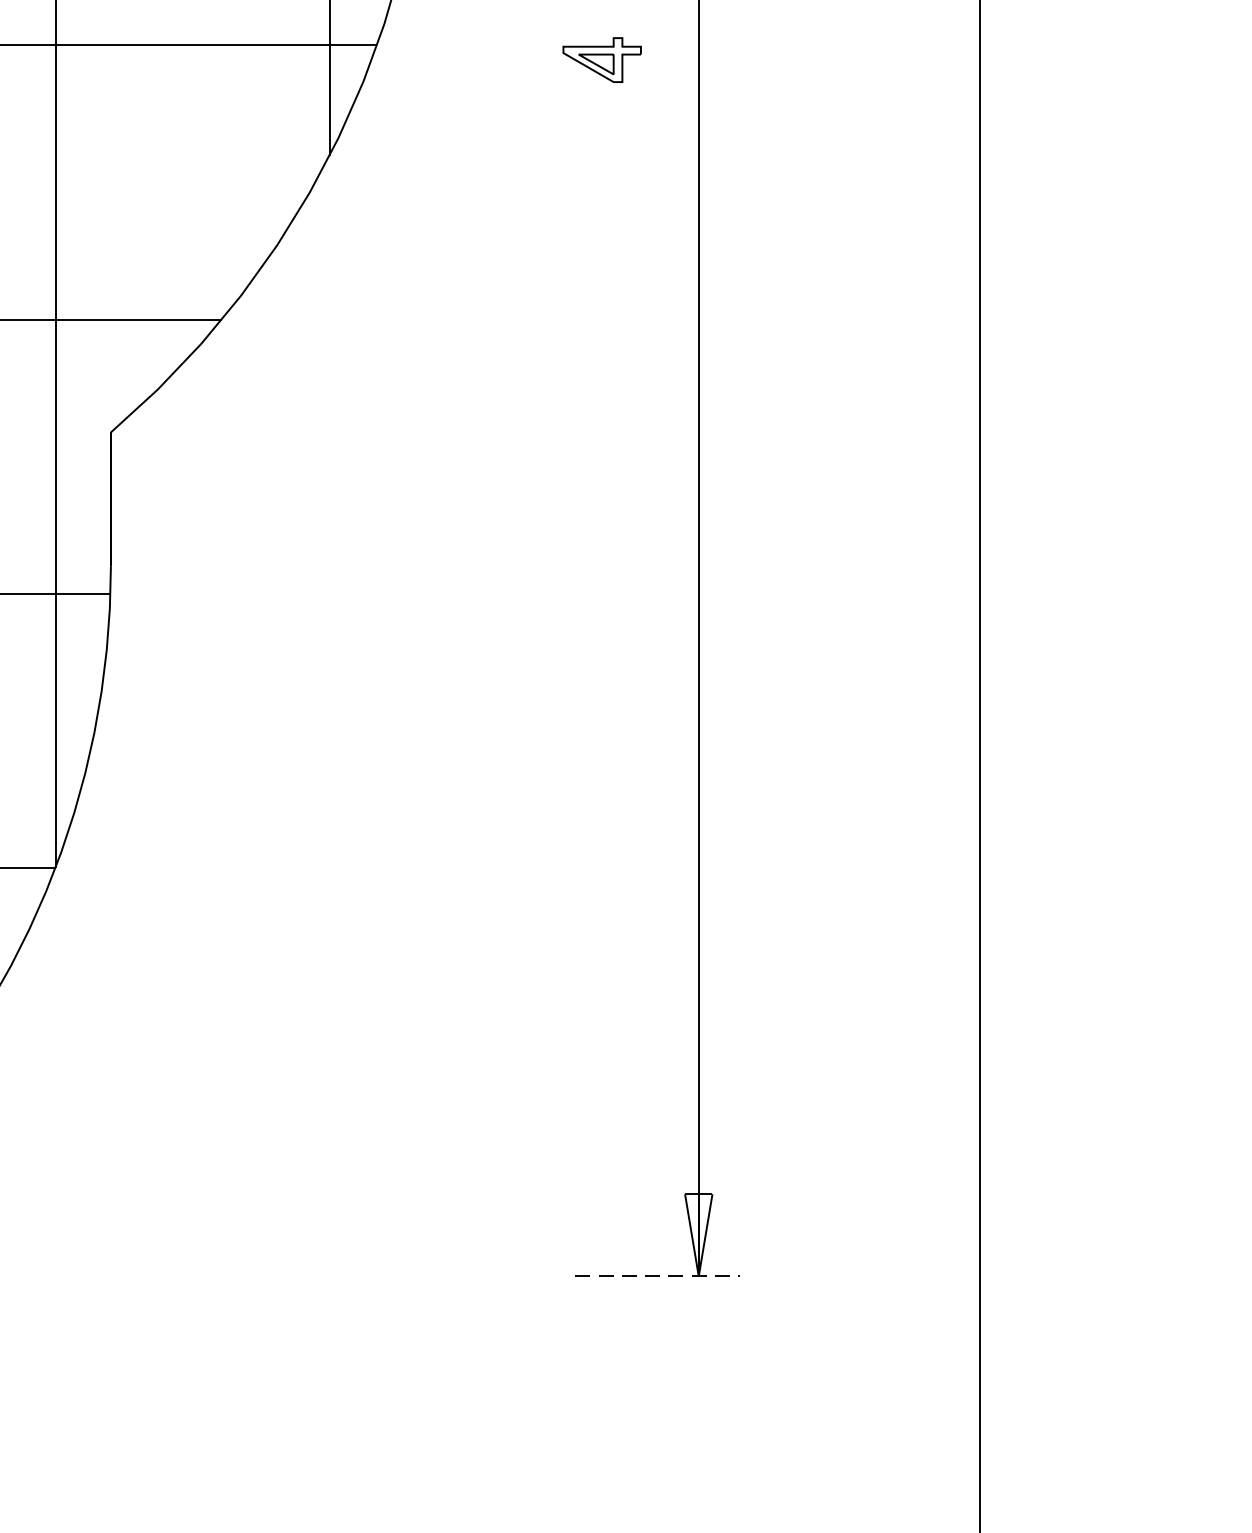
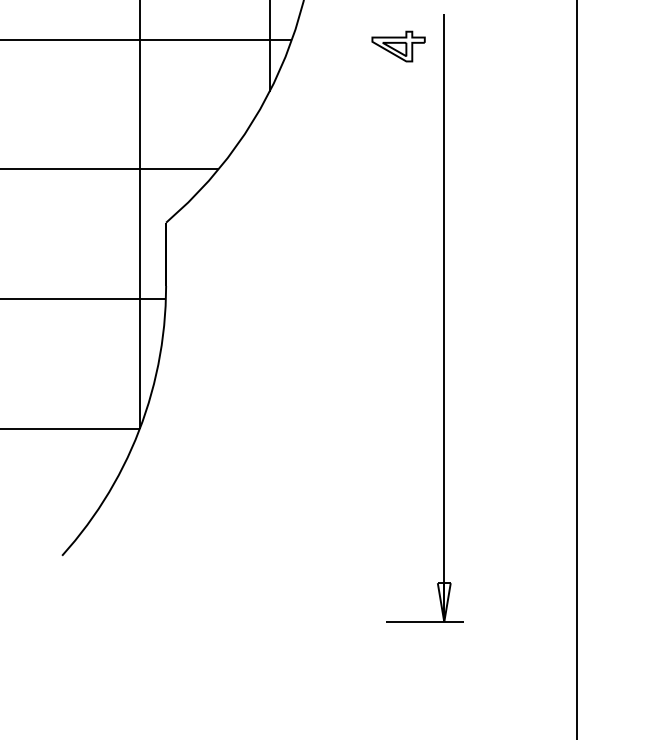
part: (602, 59) -> (398, 46), size x1.43
line: (656, 1277) -> (424, 622), dashed -> solid

